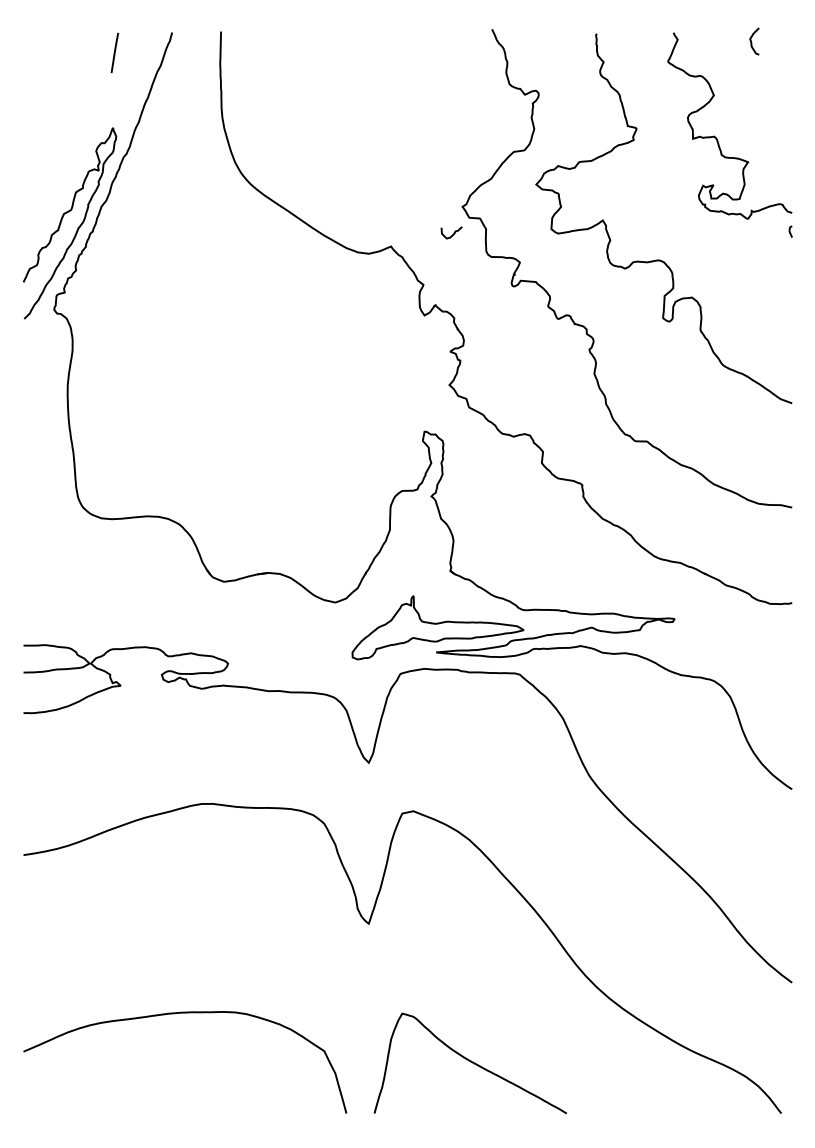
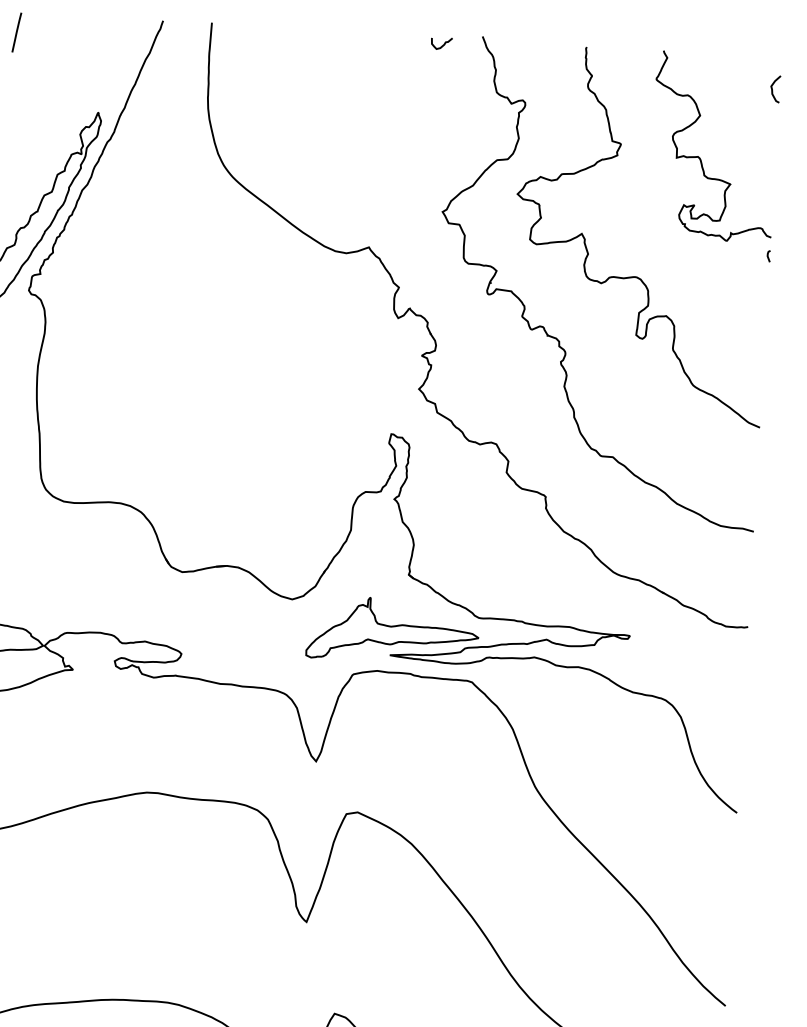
curve: (752, 42) -> (773, 90), moved
line: (114, 52) -> (16, 32), moved
curve: (453, 233) -> (443, 44), moved

